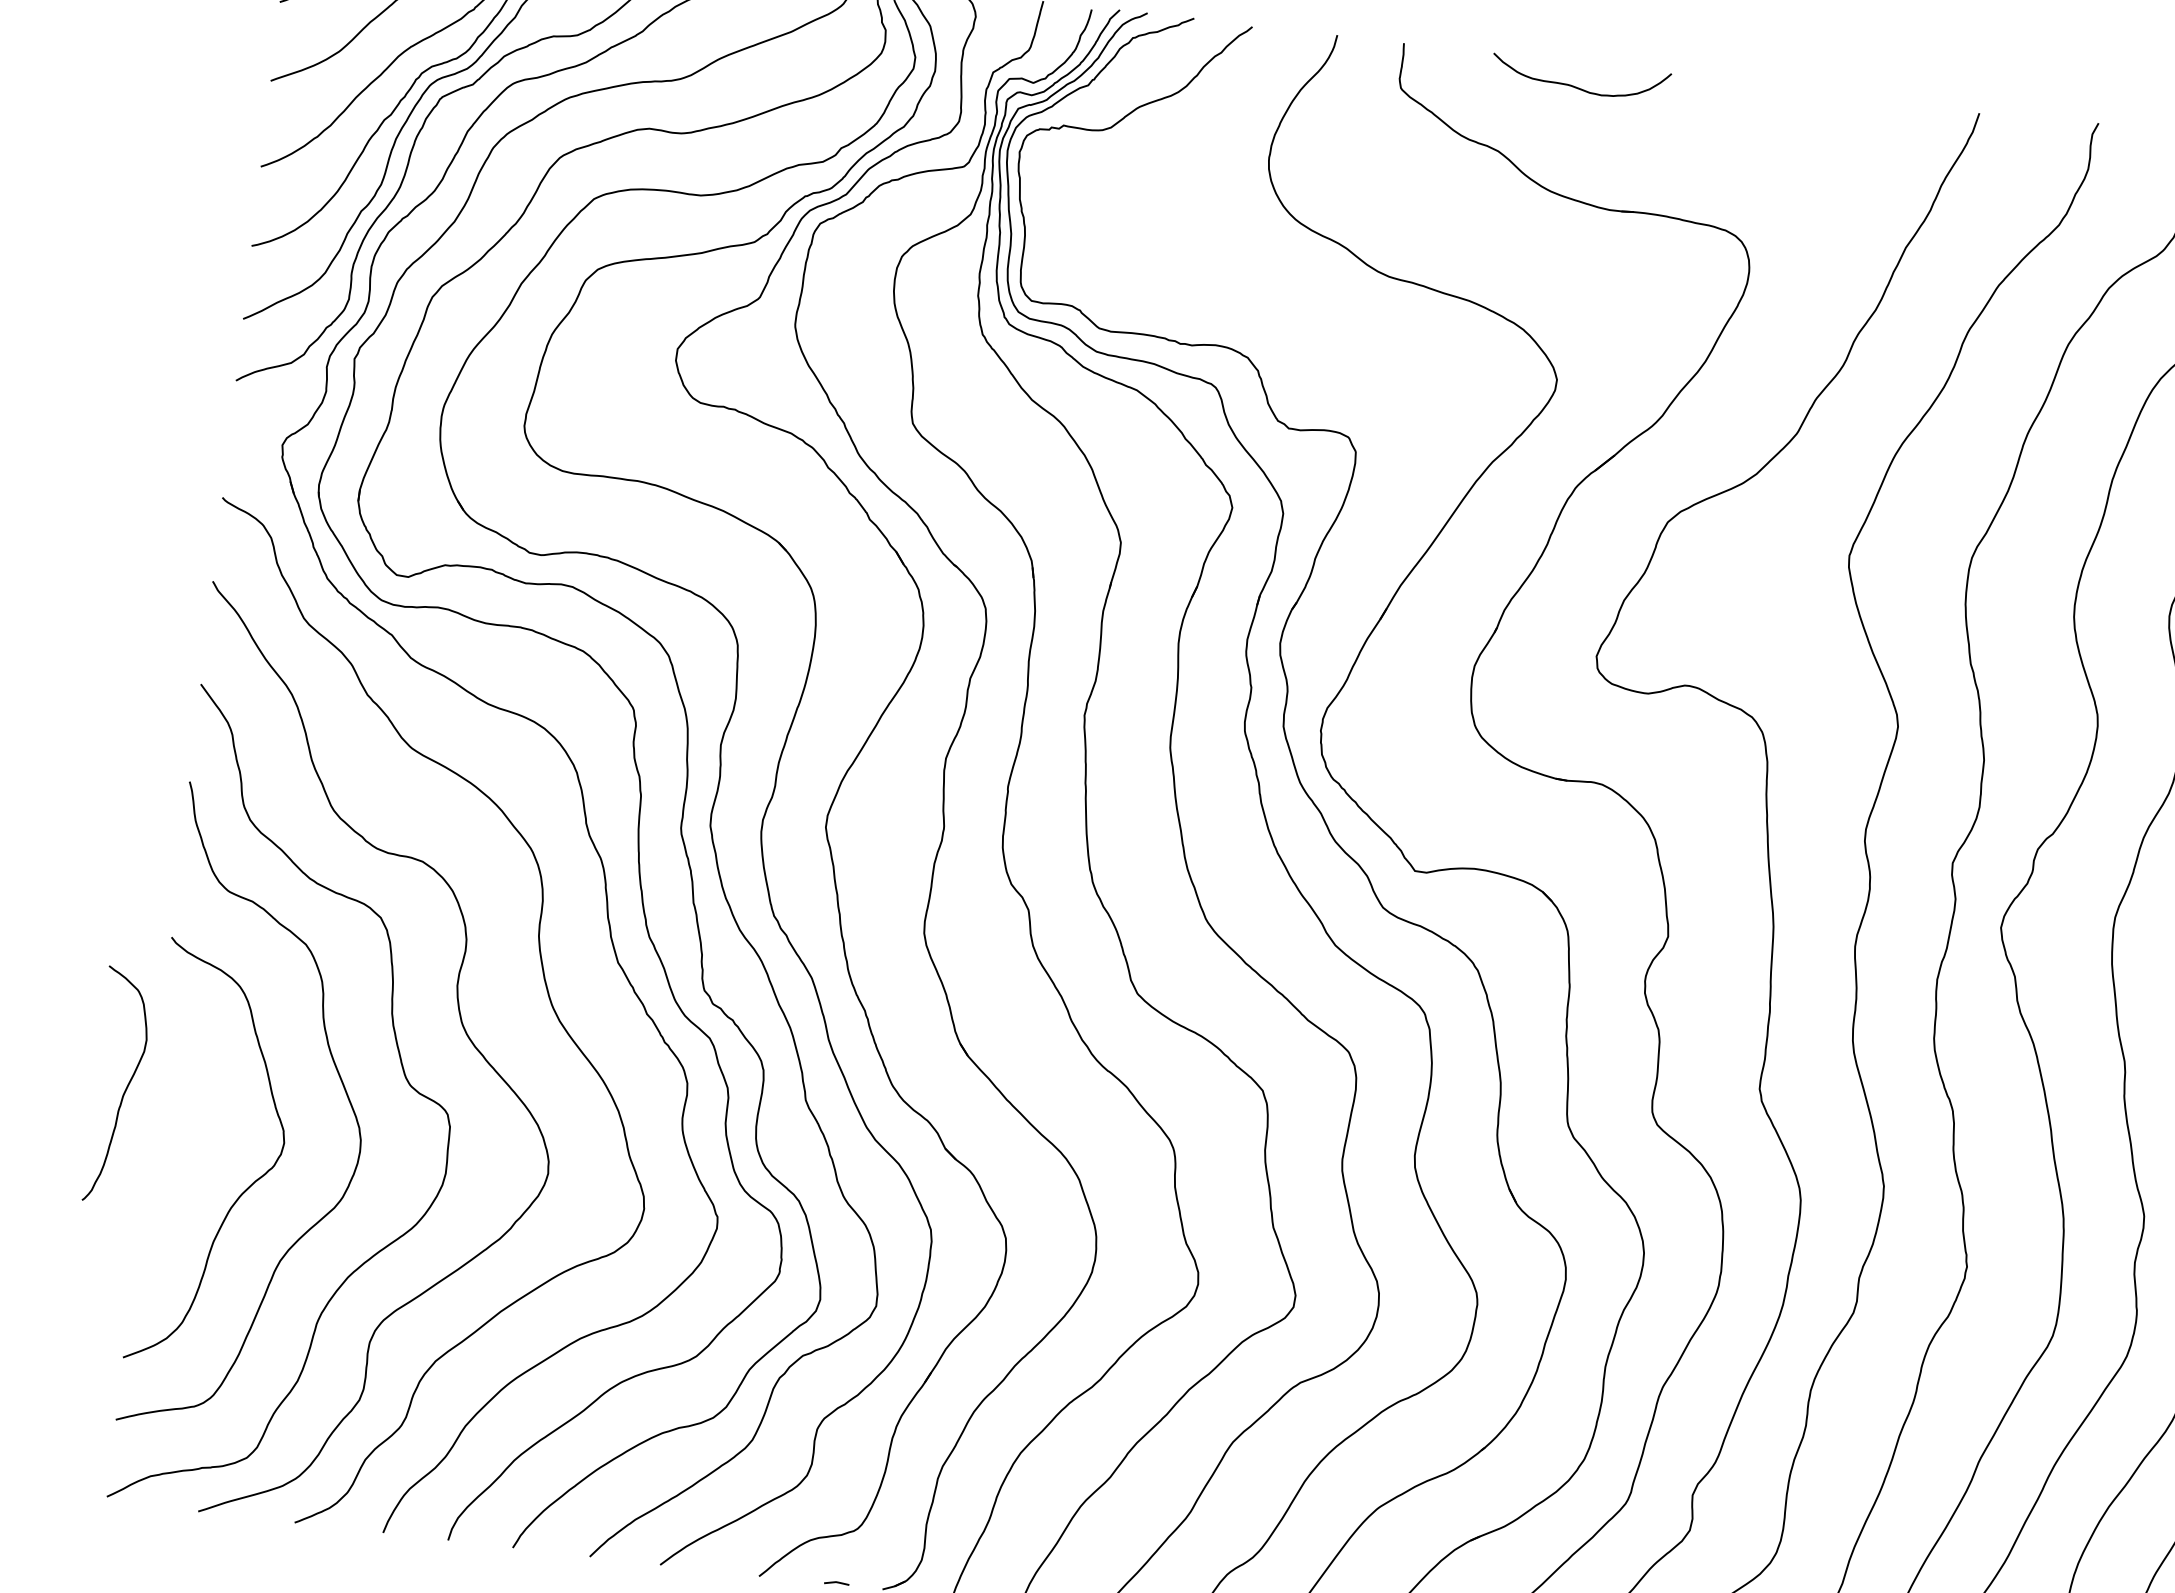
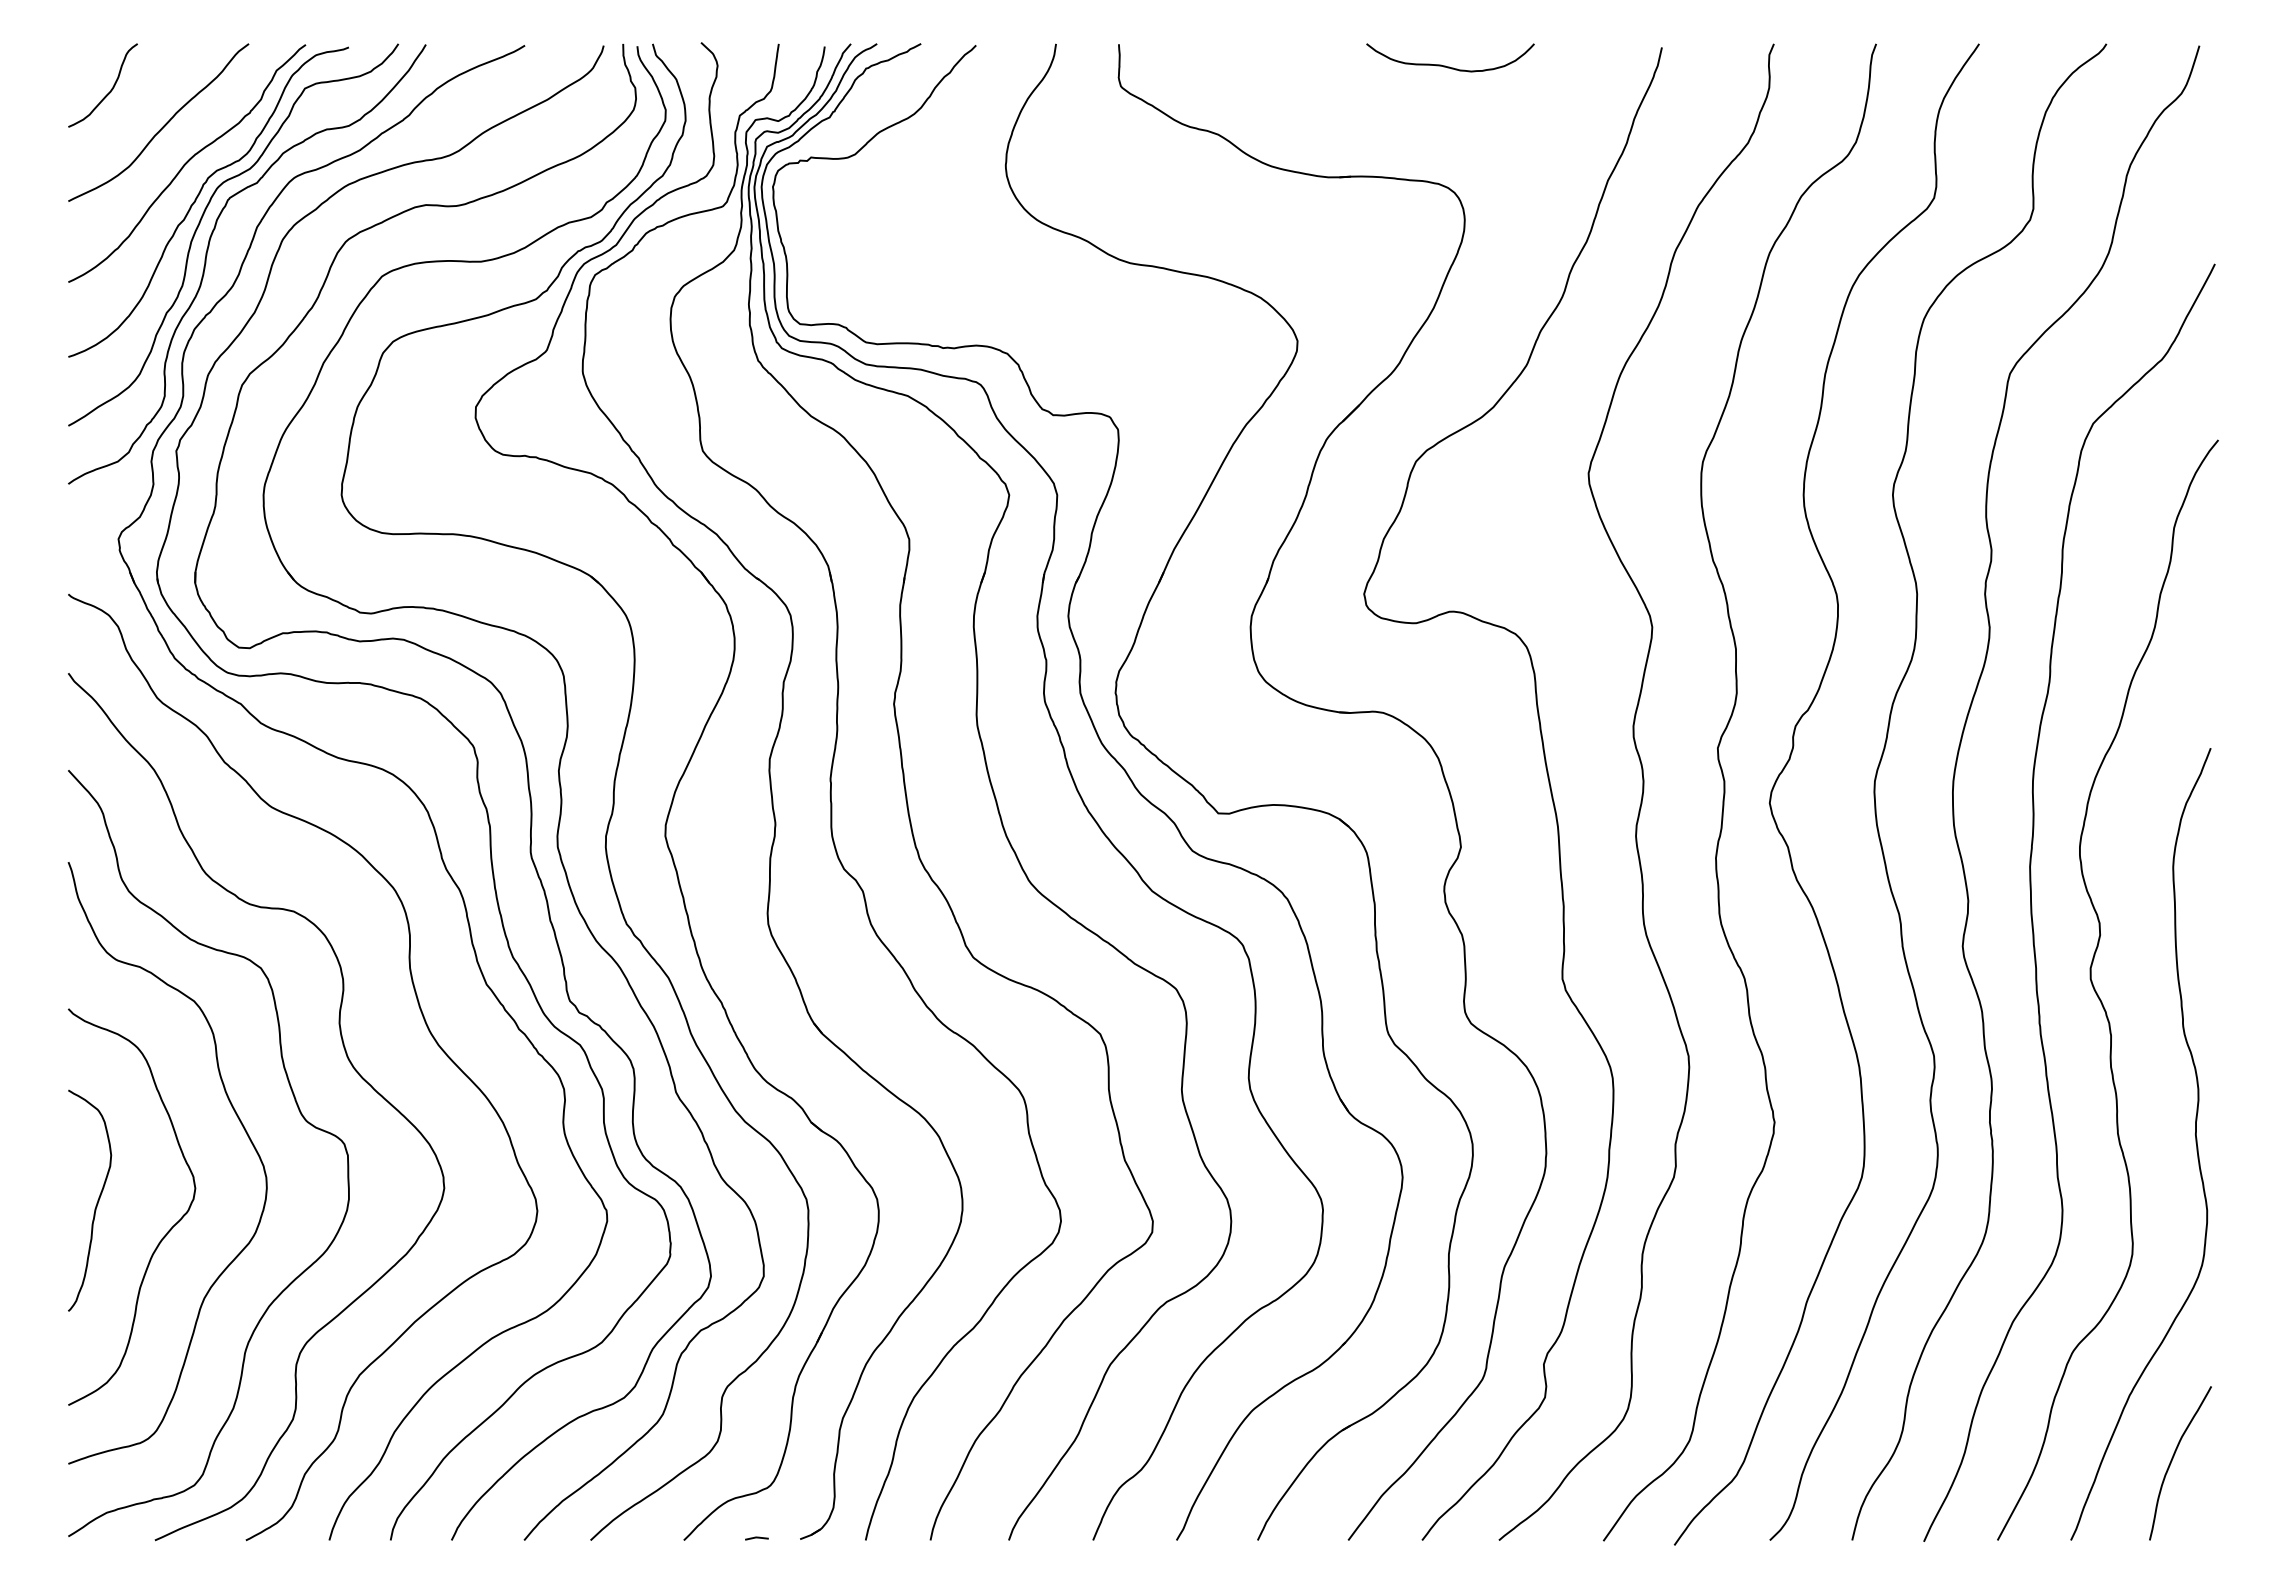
curve: (1578, 87) -> (1449, 66), moved
curve: (125, 1088) -> (96, 1202), moved

